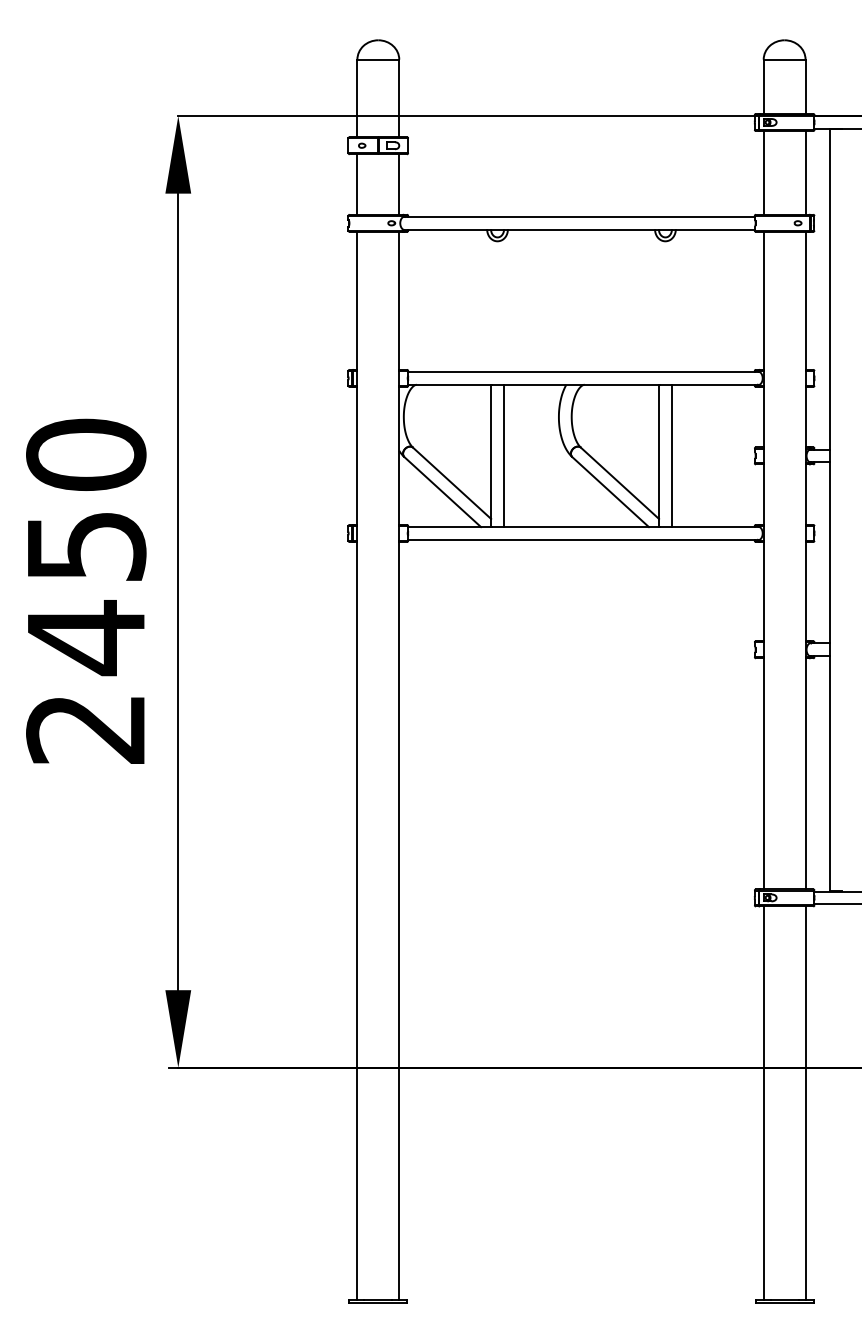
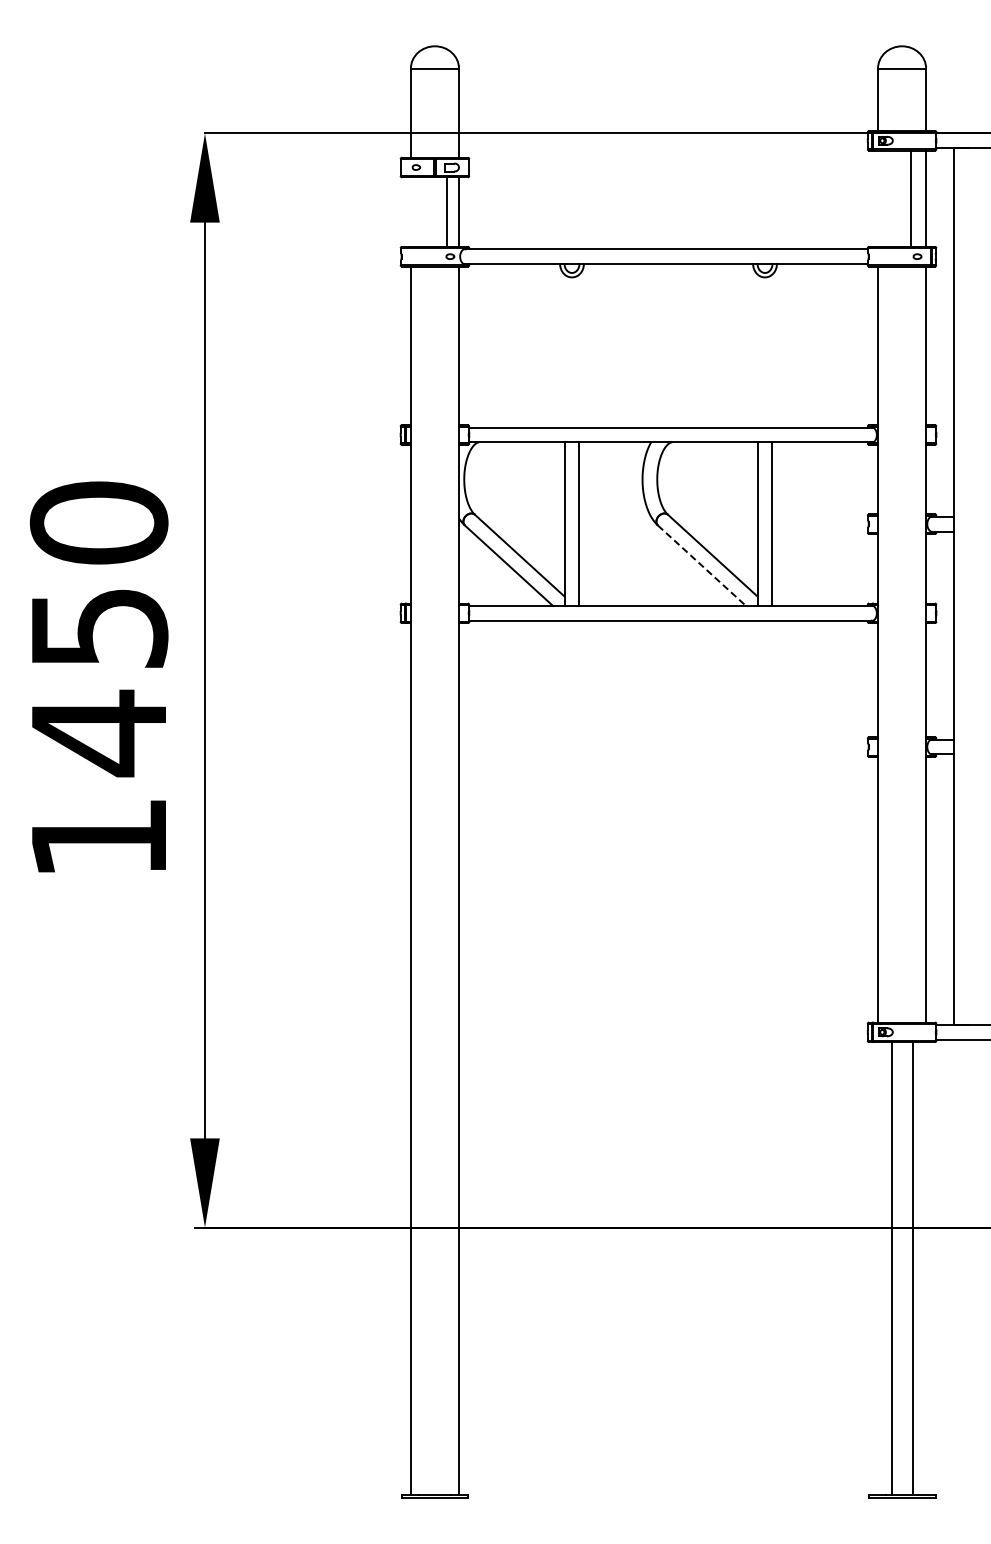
line: (763, 172) -> (910, 198), moved
line: (357, 183) -> (446, 211), moved
line: (611, 491) -> (702, 565), solid -> dashed
text: (84, 730) -> (97, 839), 2450 -> 1450
line: (763, 1103) -> (912, 1268), moved
line: (805, 1103) -> (892, 1268), moved

